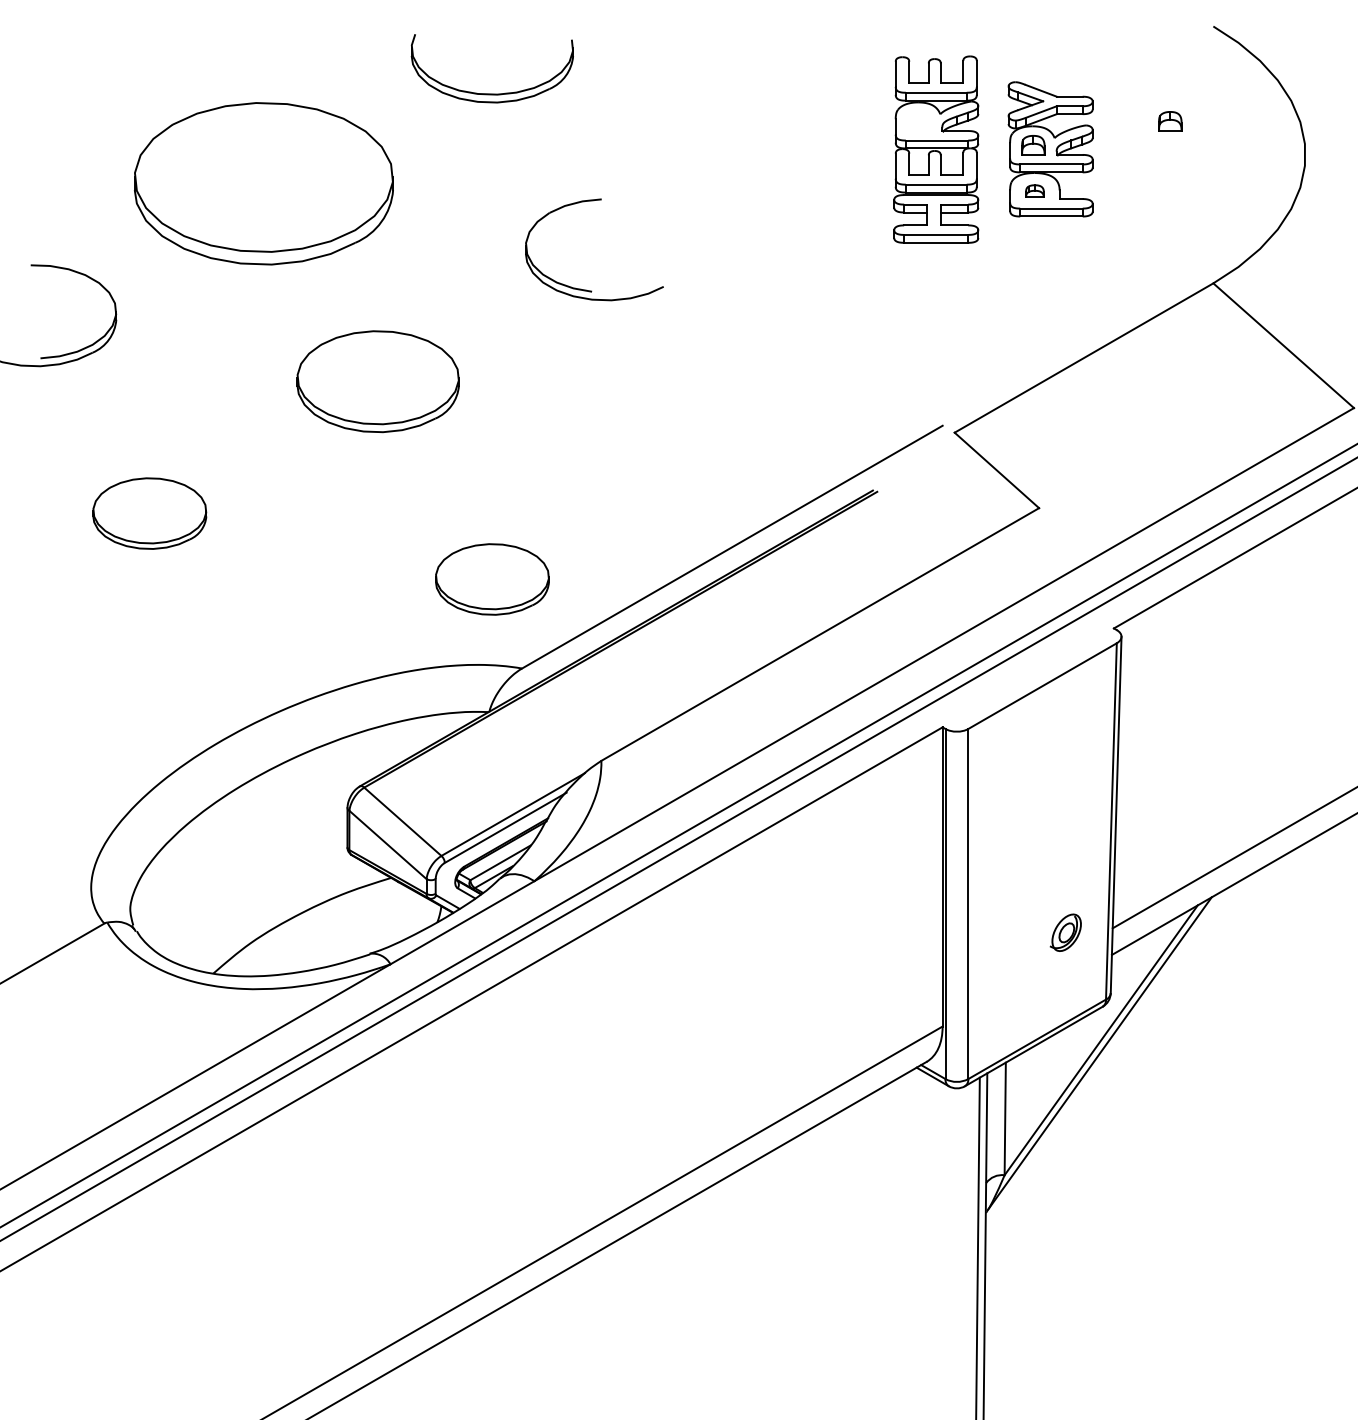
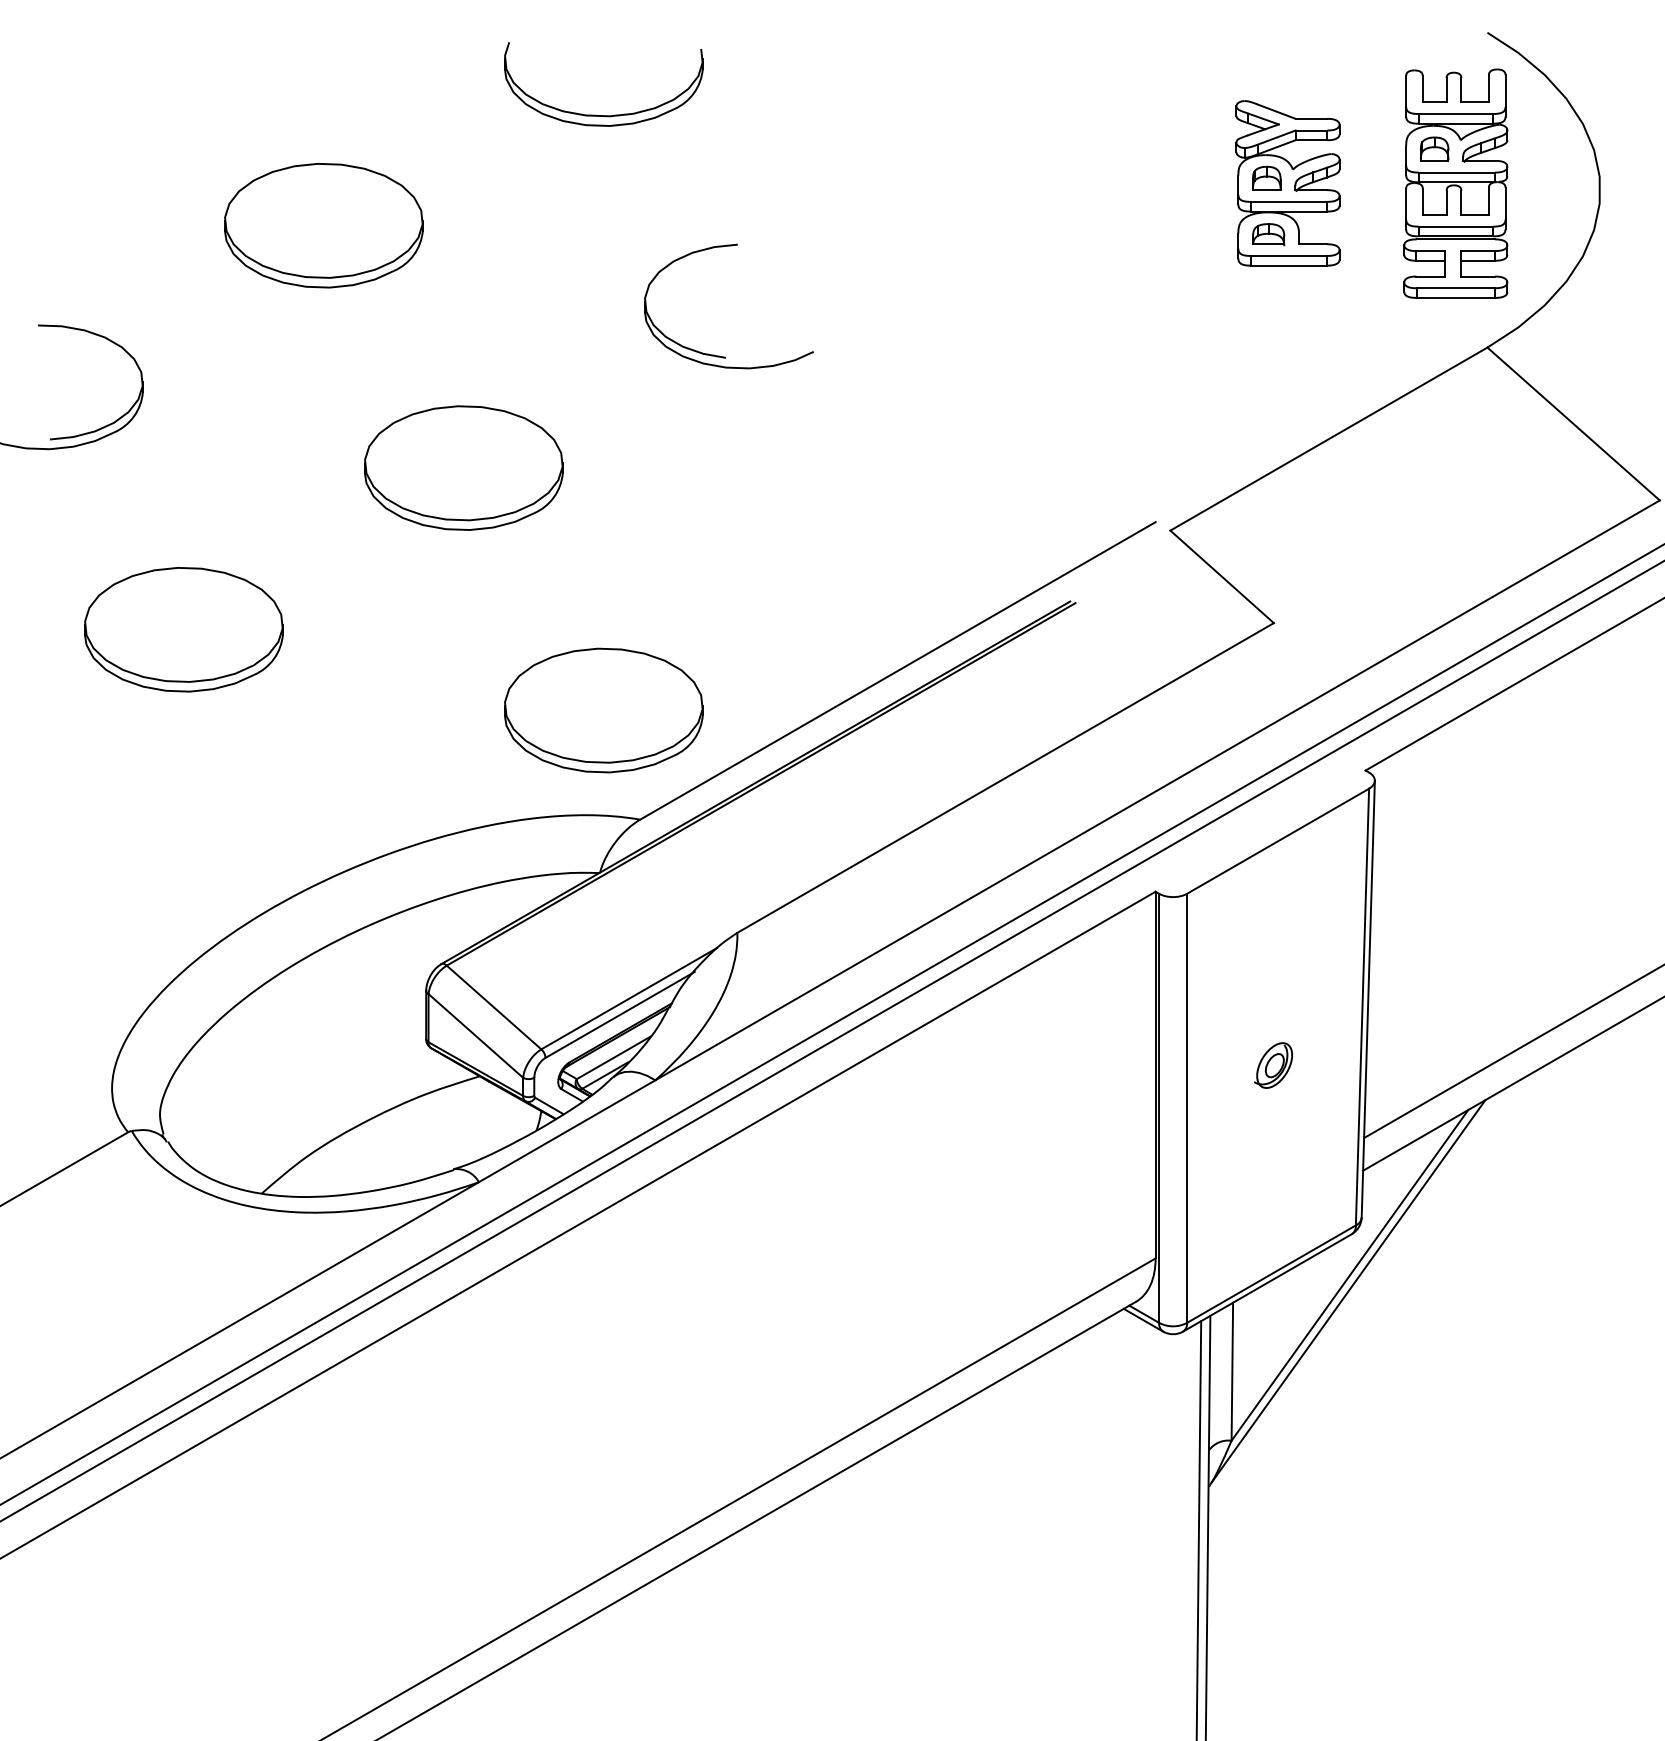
part: (936, 149) -> (1455, 183), moved
part: (263, 183) -> (323, 225), size x0.62
part: (1034, 191) -> (1268, 234), size x1.43
part: (149, 513) -> (183, 629), size x1.43
part: (492, 579) -> (603, 710), size x1.43
part: (1065, 932) -> (1273, 1065), moved

